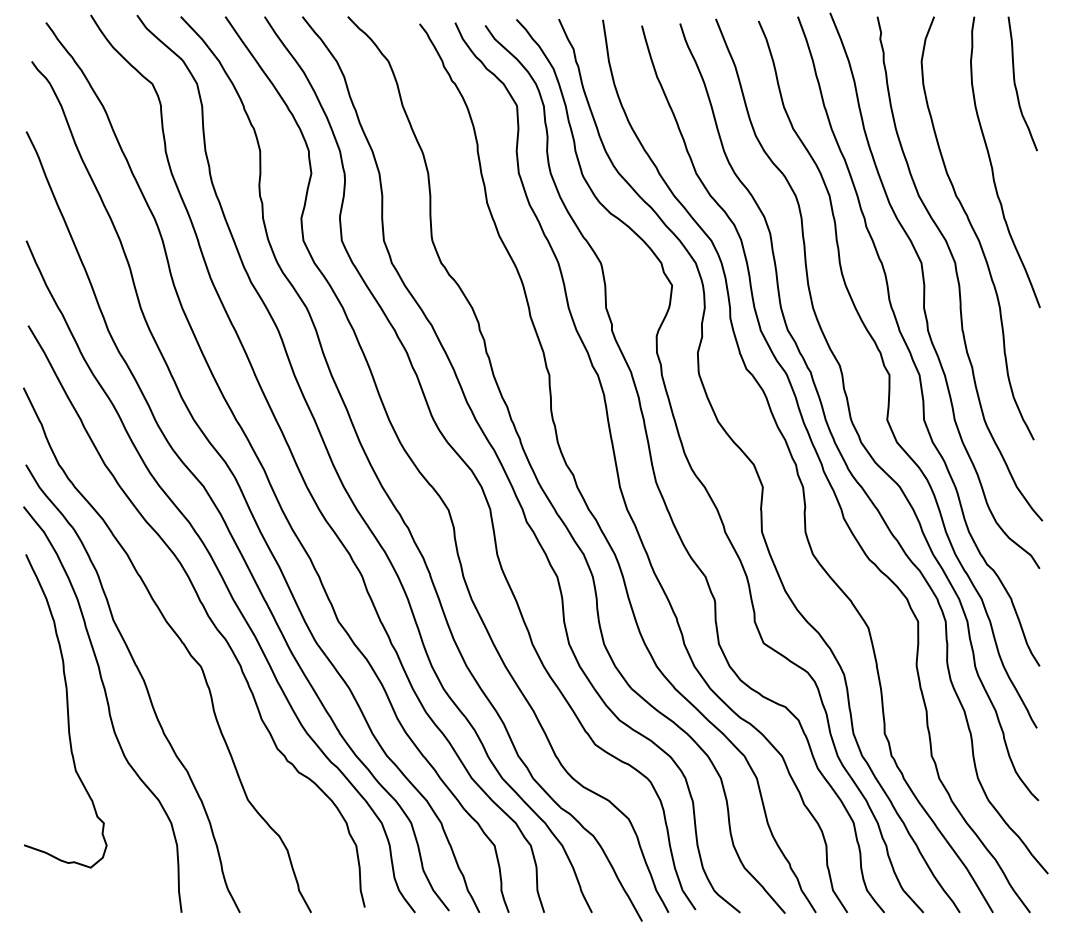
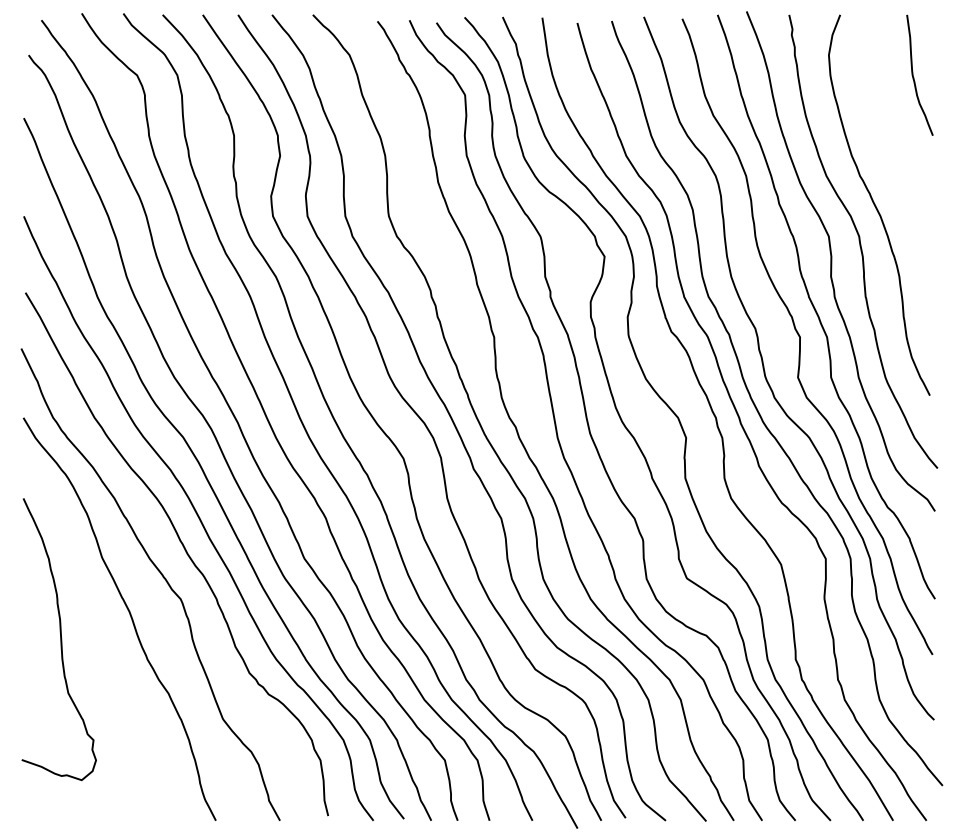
curve: (992, 164) -> (892, 147), removed
curve: (107, 707) -> (96, 636), removed

